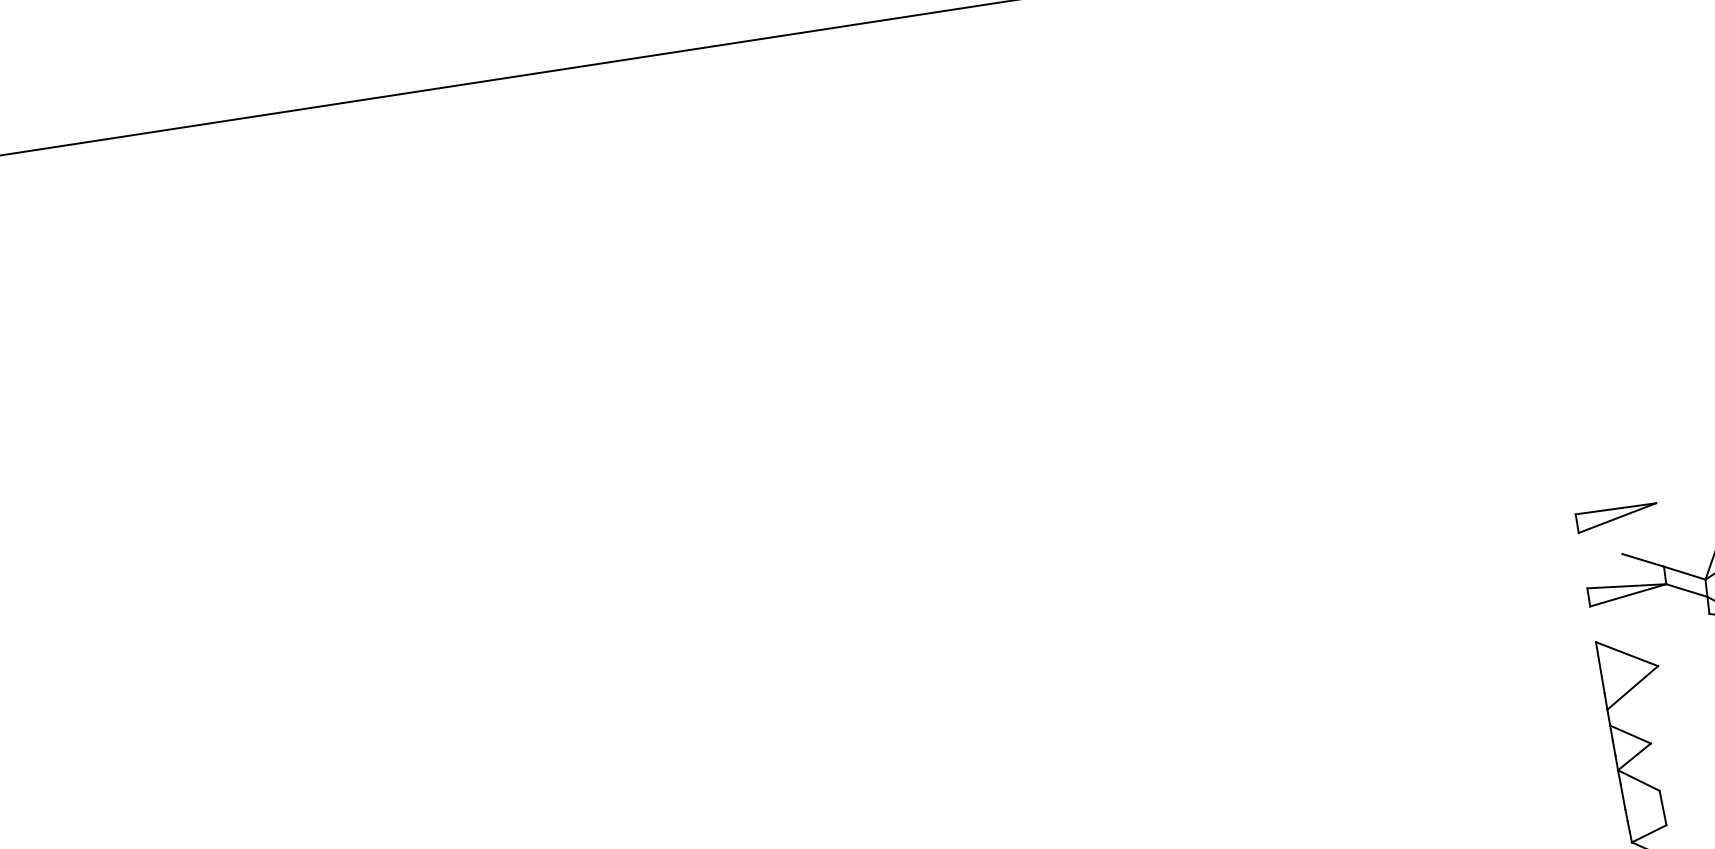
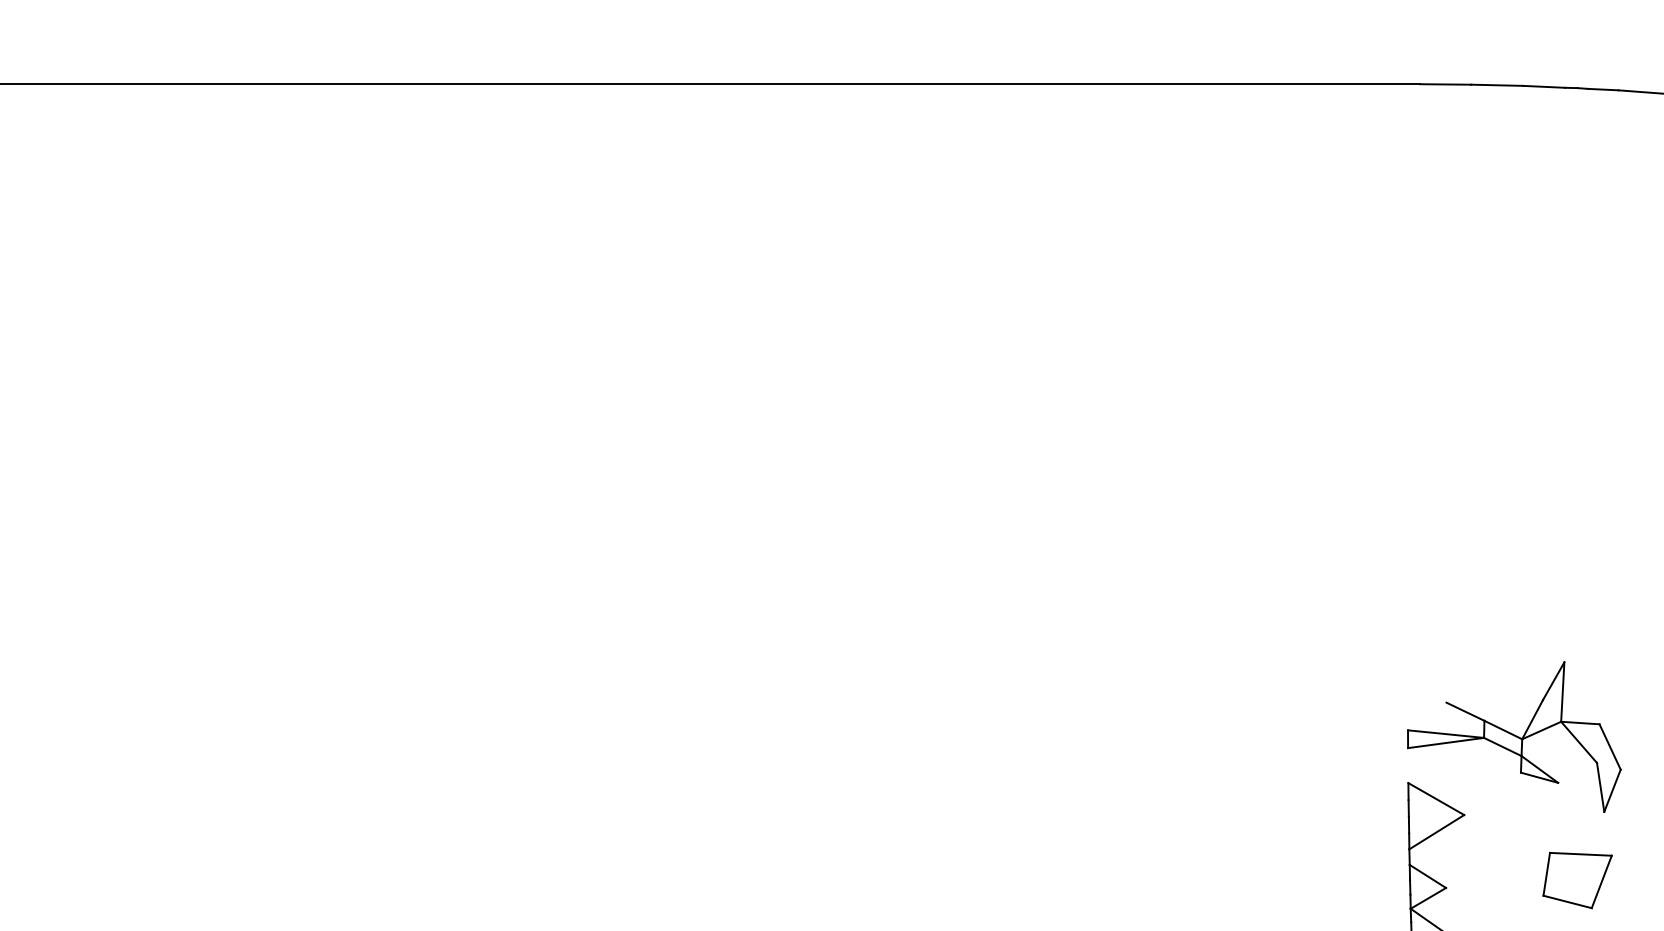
part: (1616, 517) -> (1446, 666), removed

